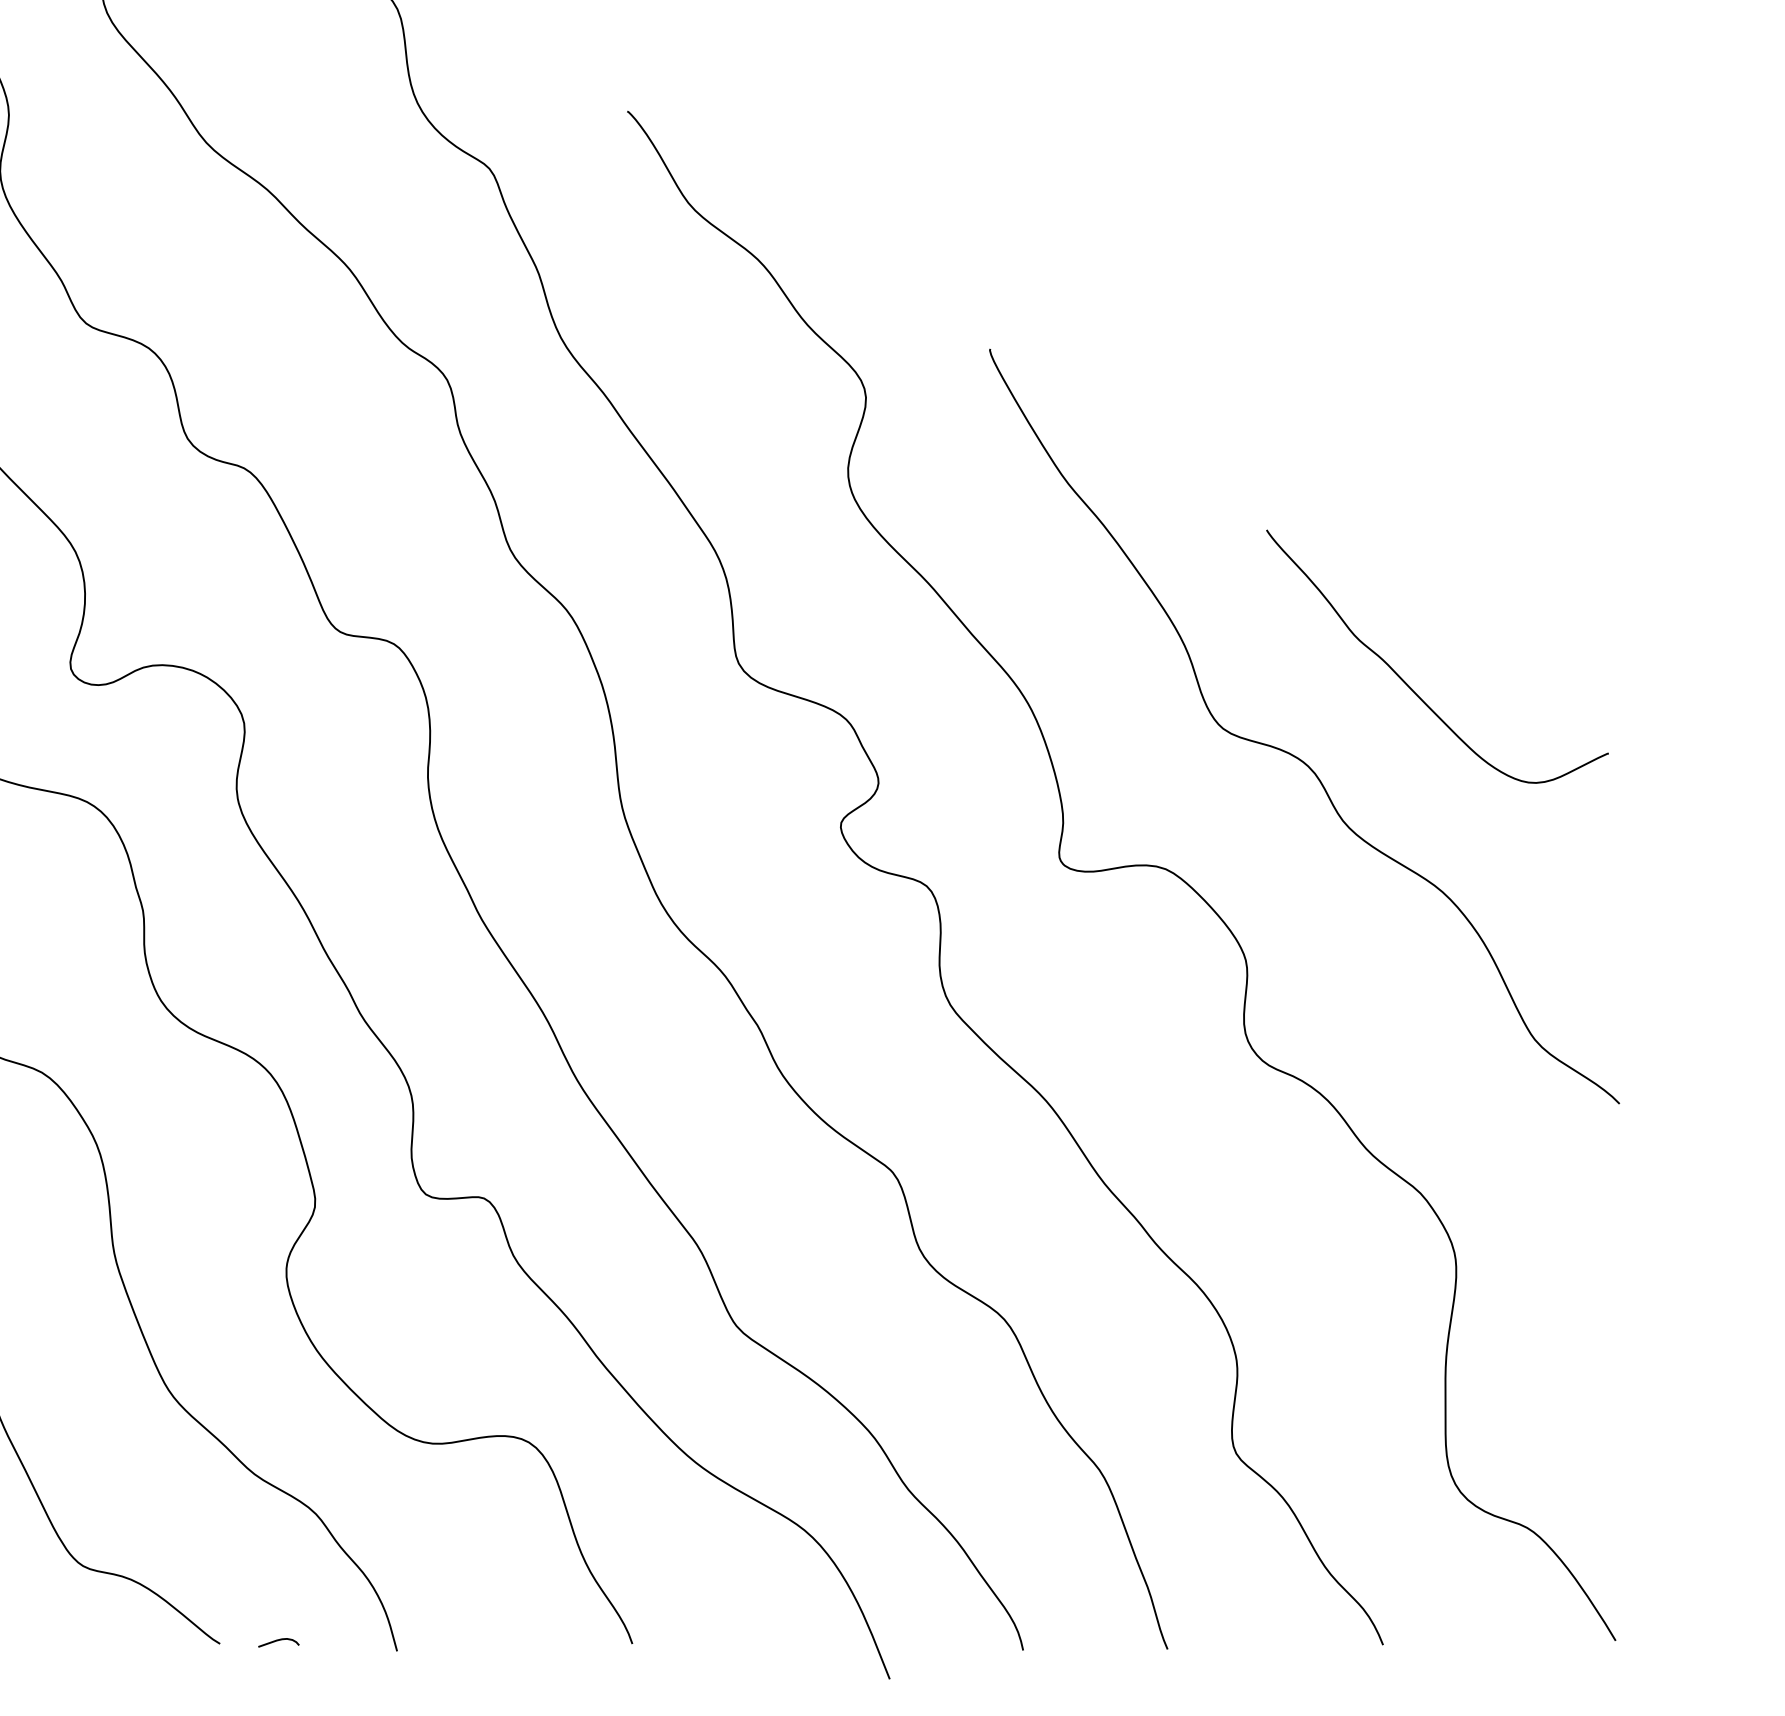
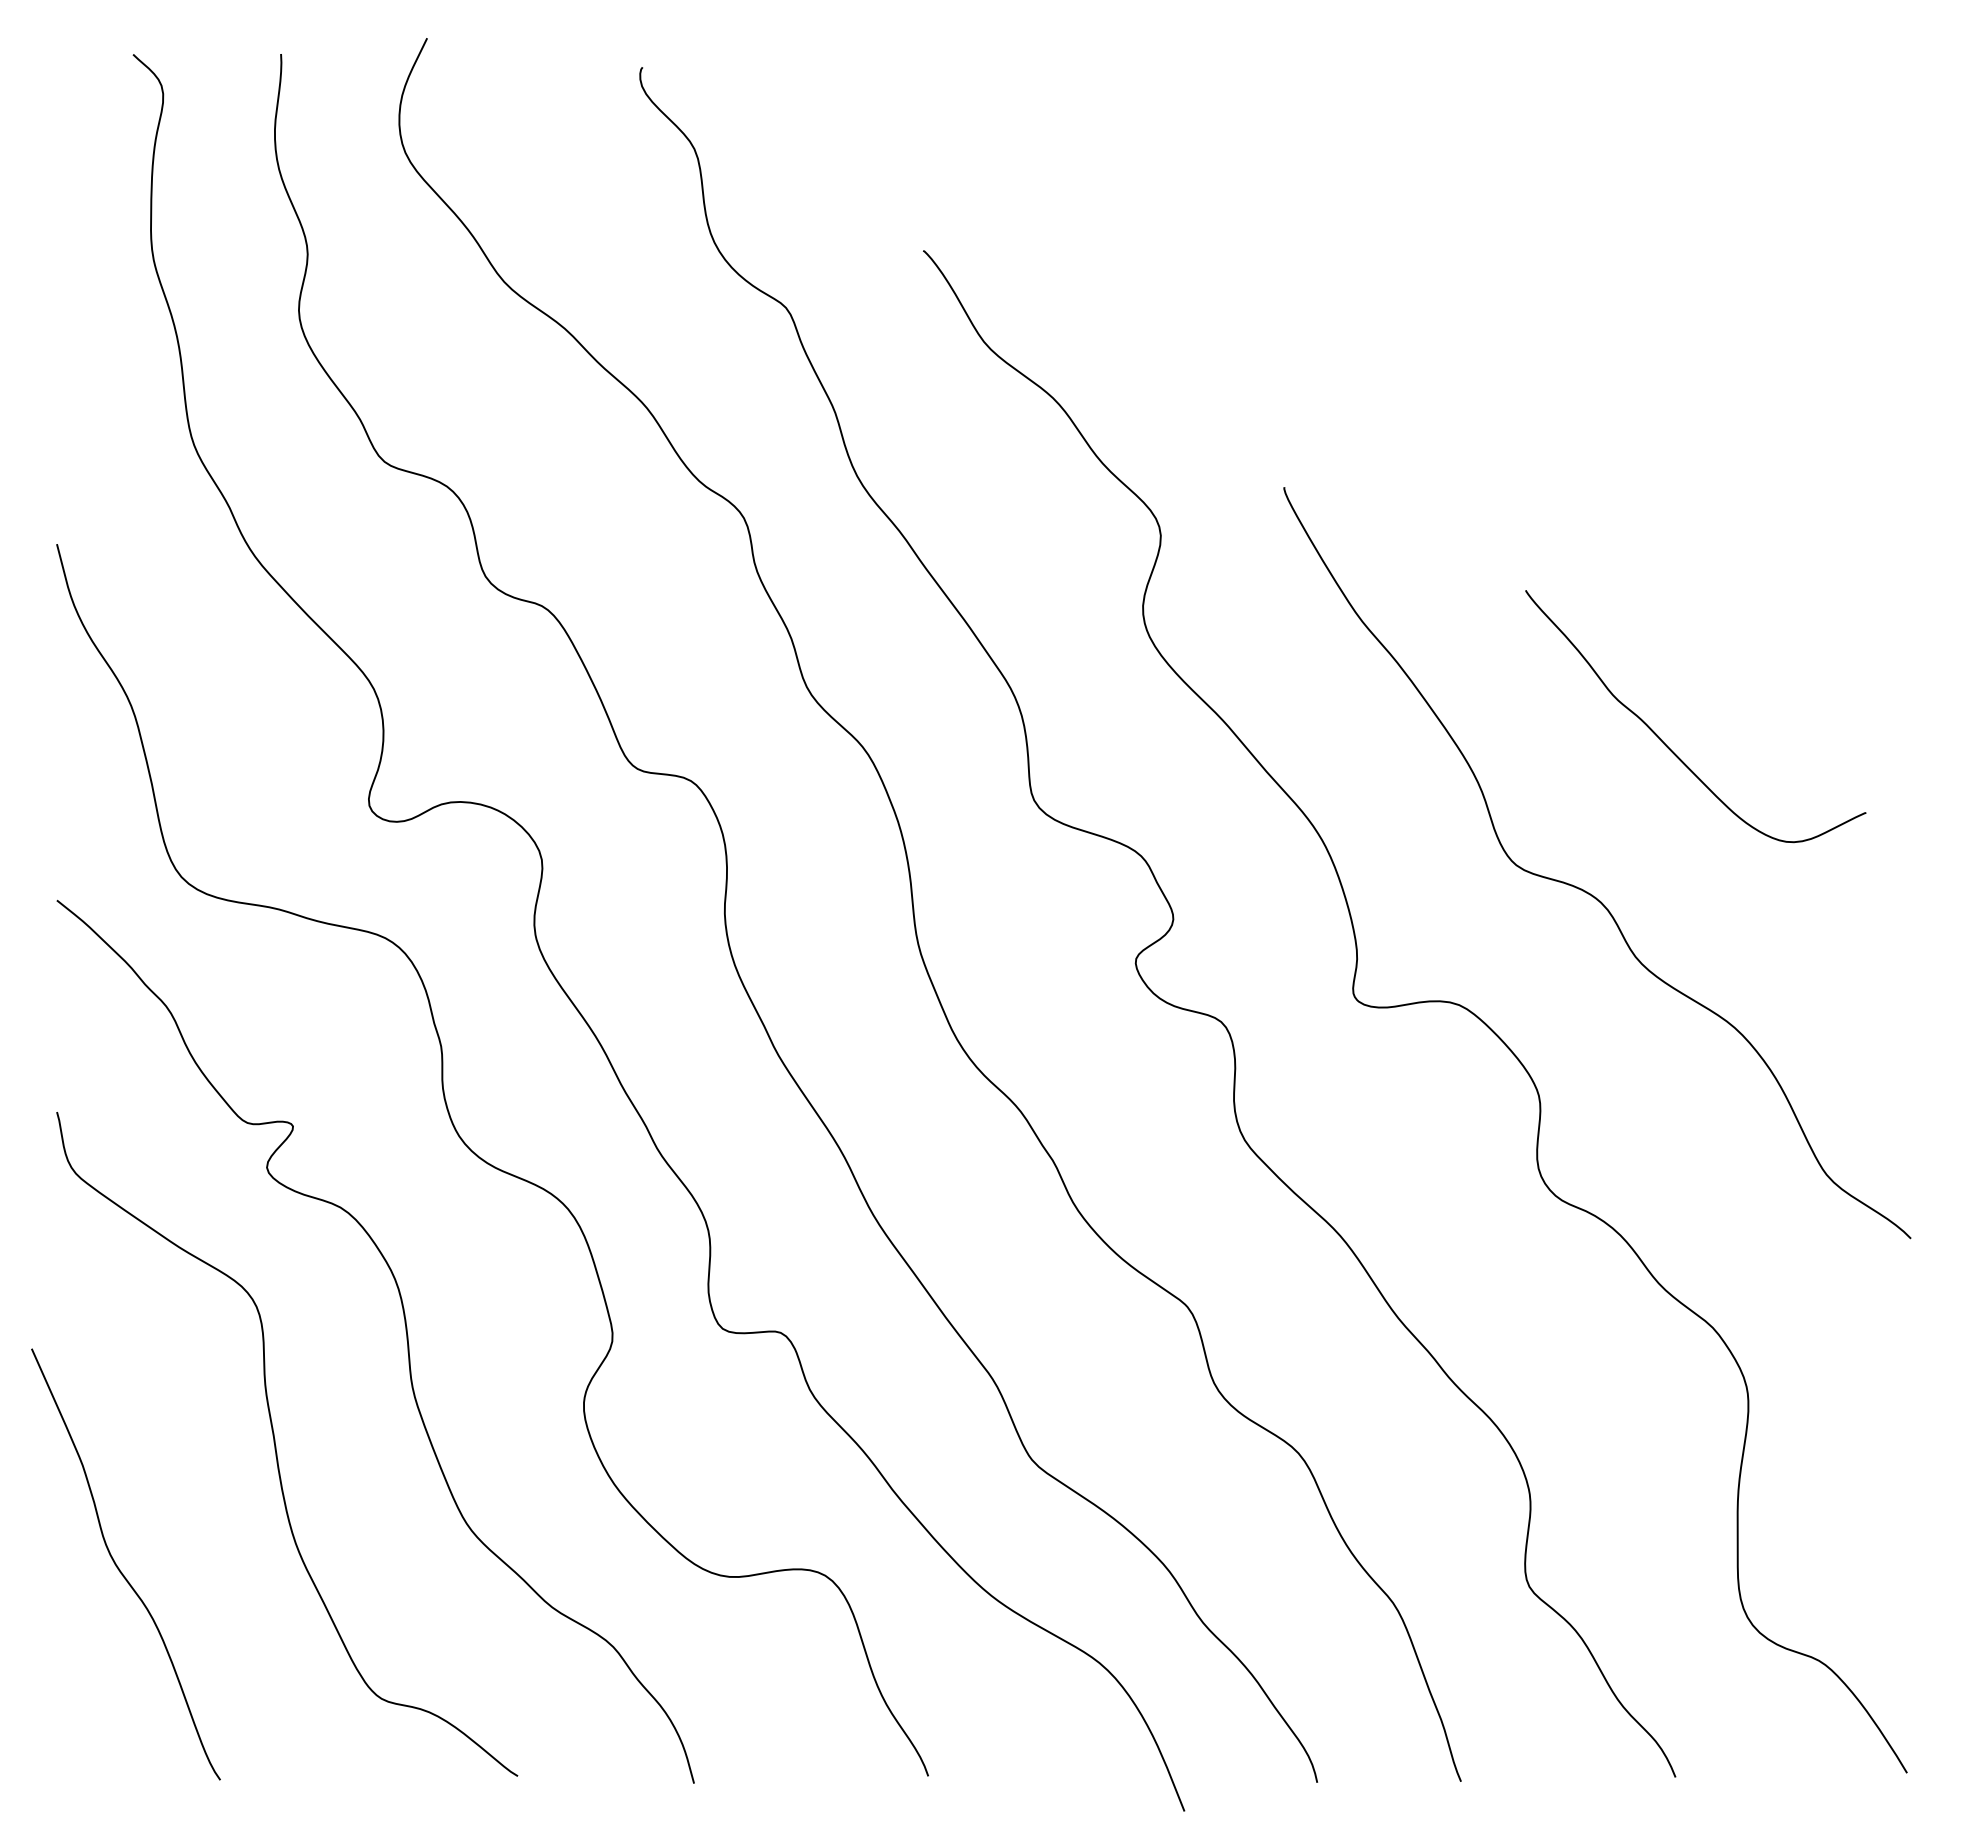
curve: (1408, 684) -> (1666, 744), moved
curve: (278, 1641) -> (576, 1773), removed

